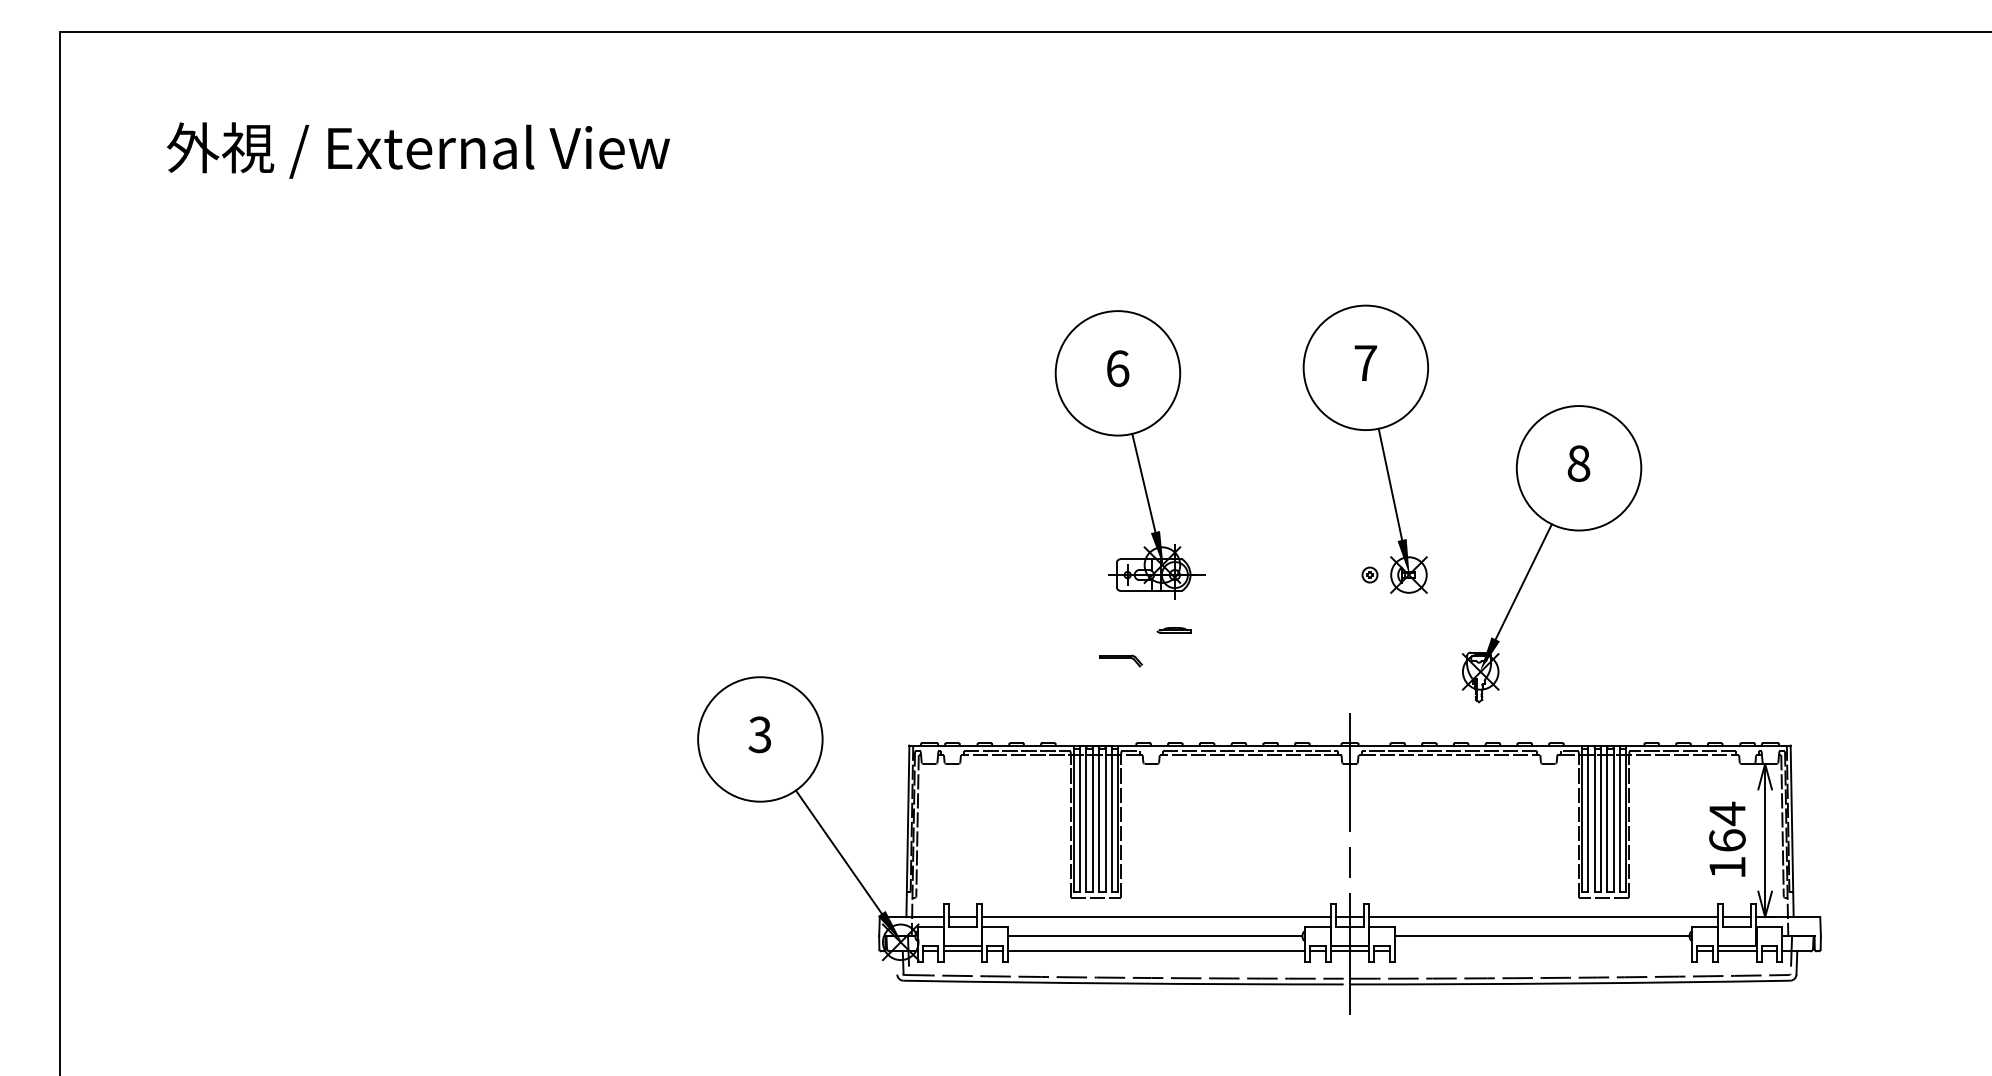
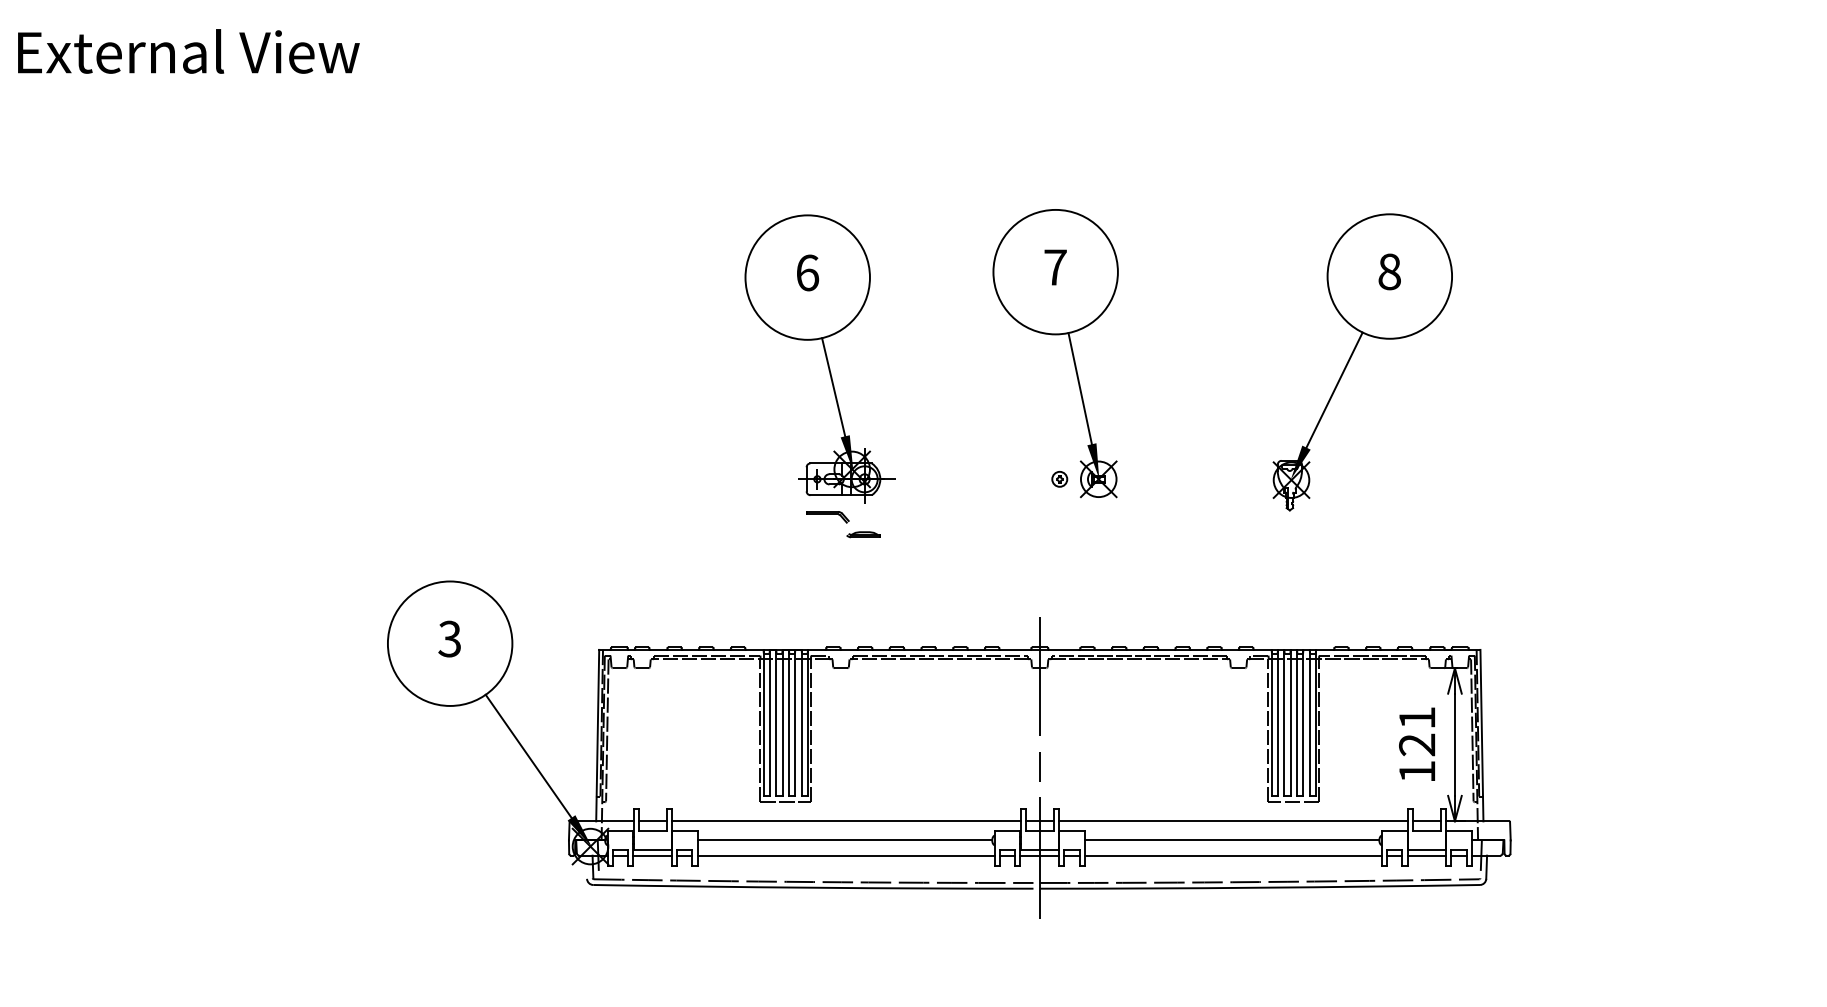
part: (1541, 548) -> (1352, 356), moved
part: (1120, 660) -> (827, 516), moved
text: (1727, 826) -> (1417, 730), 164 -> 121
line: (1543, 951) -> (1233, 855), added

